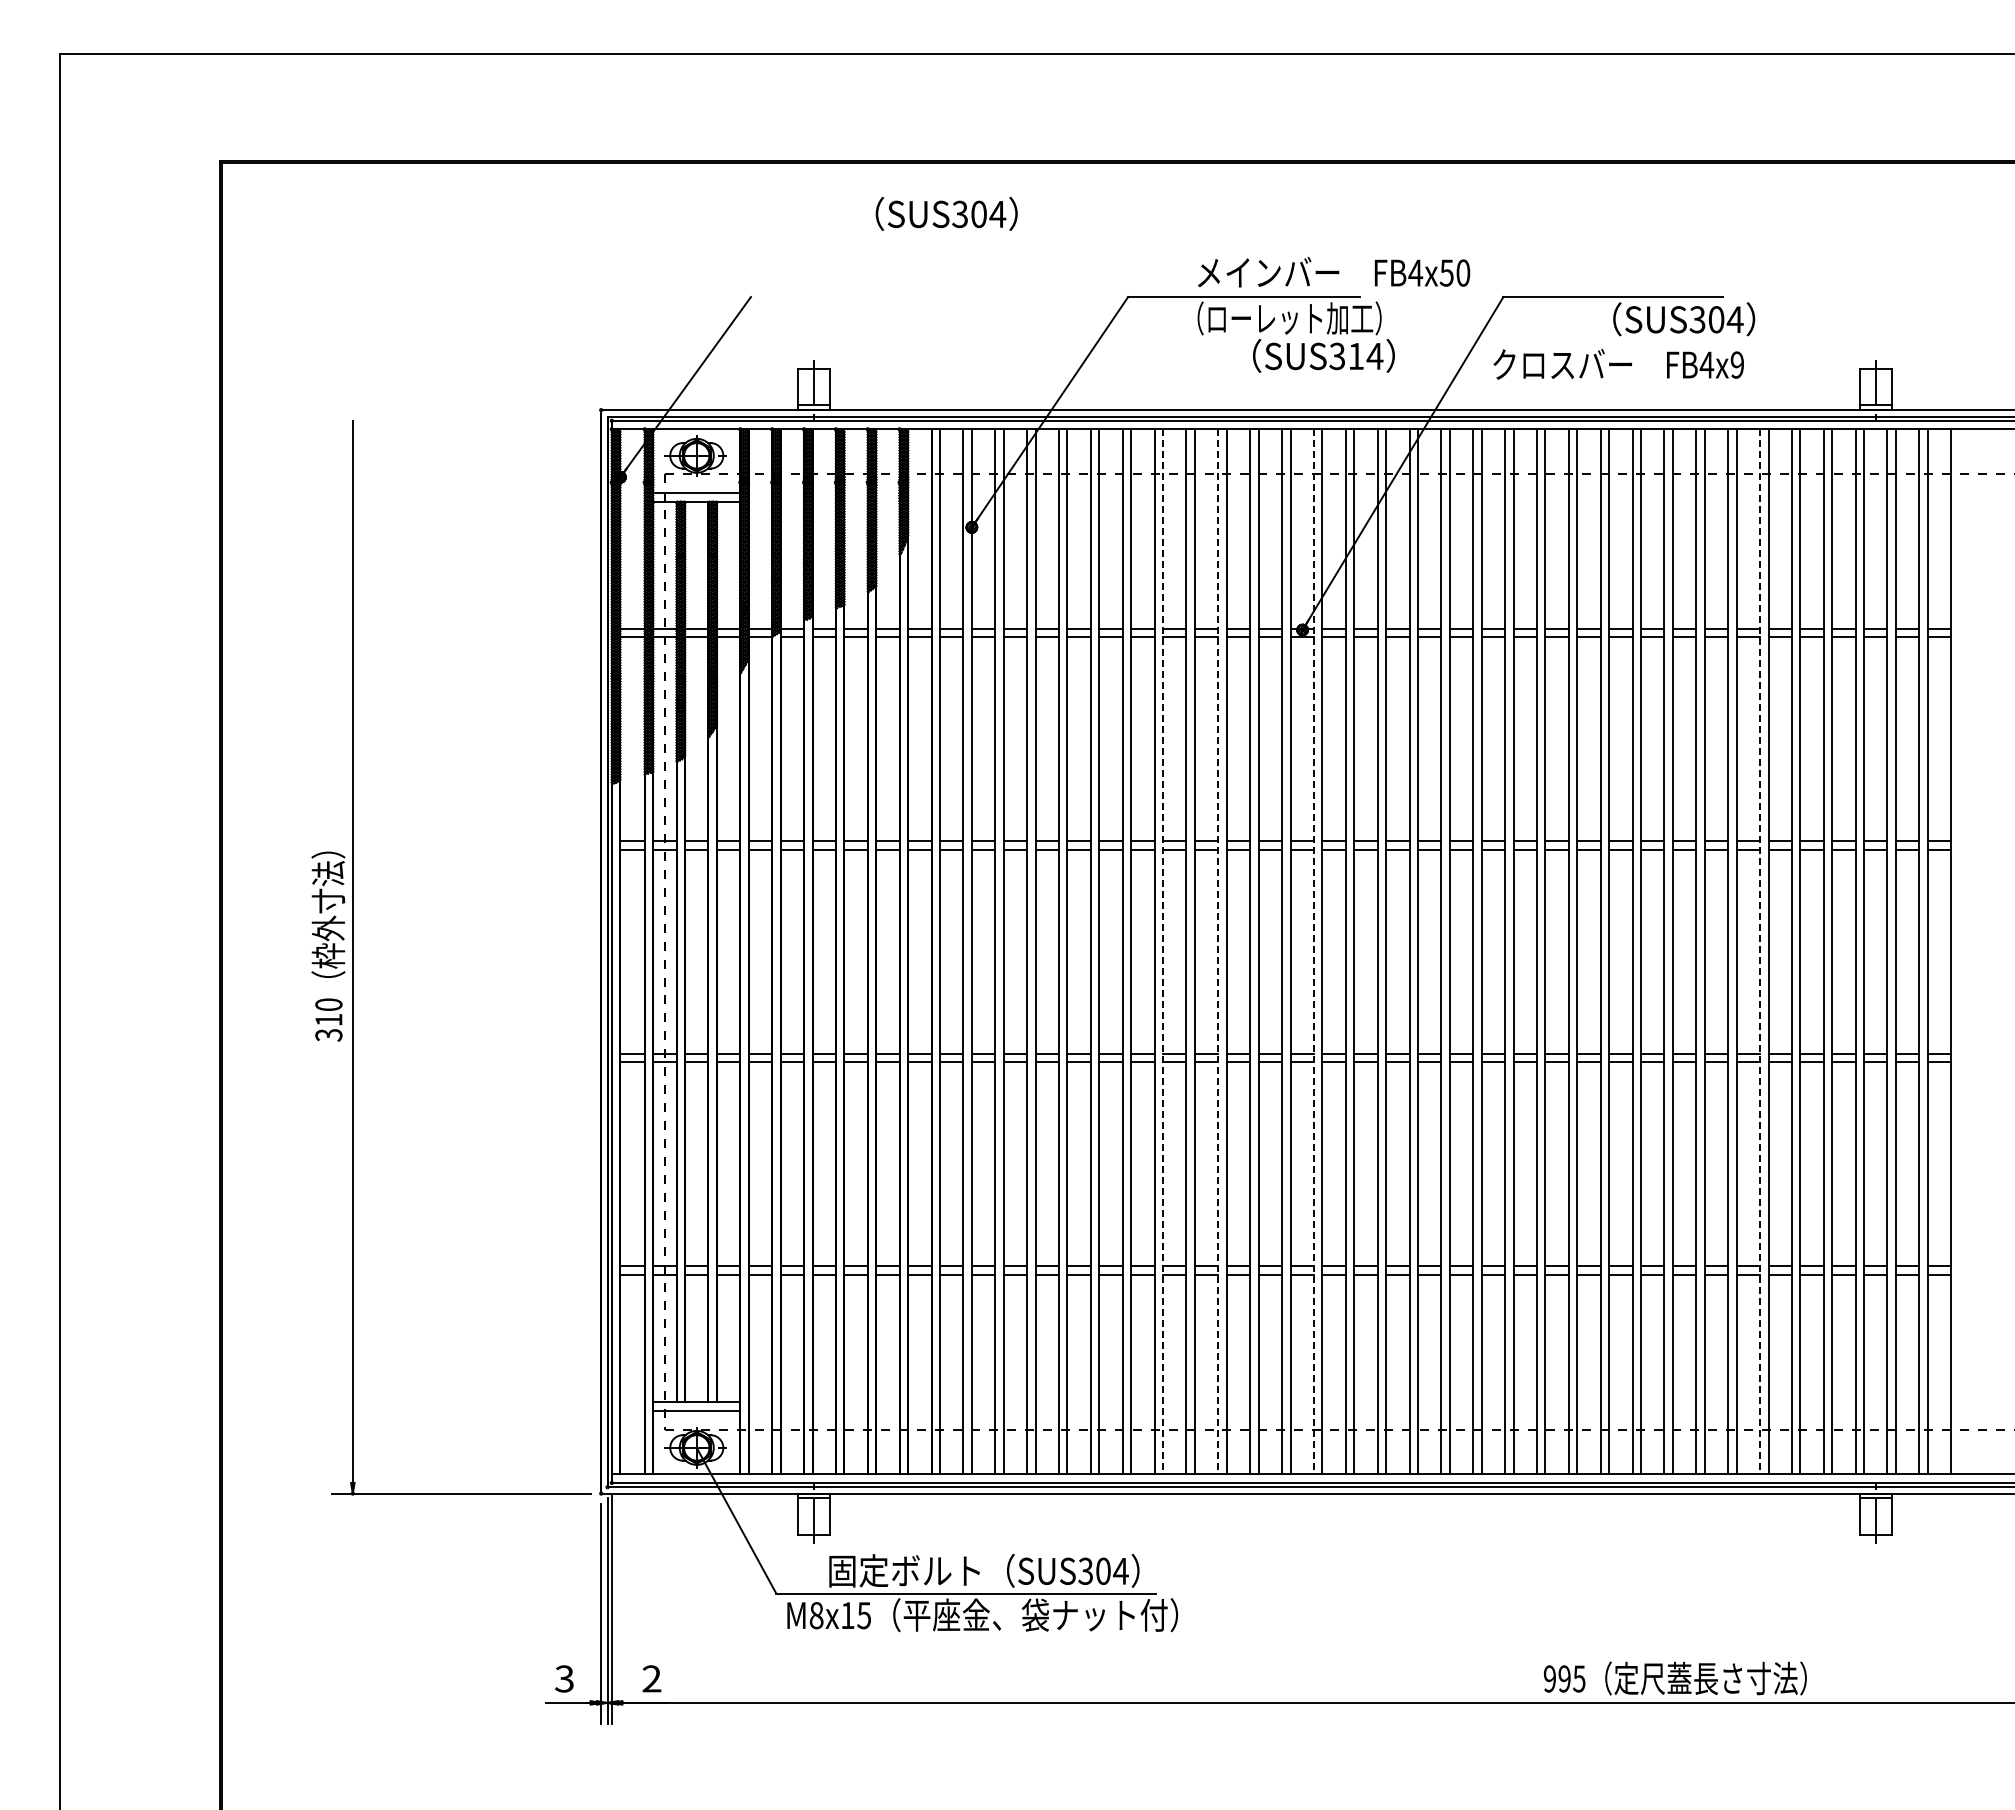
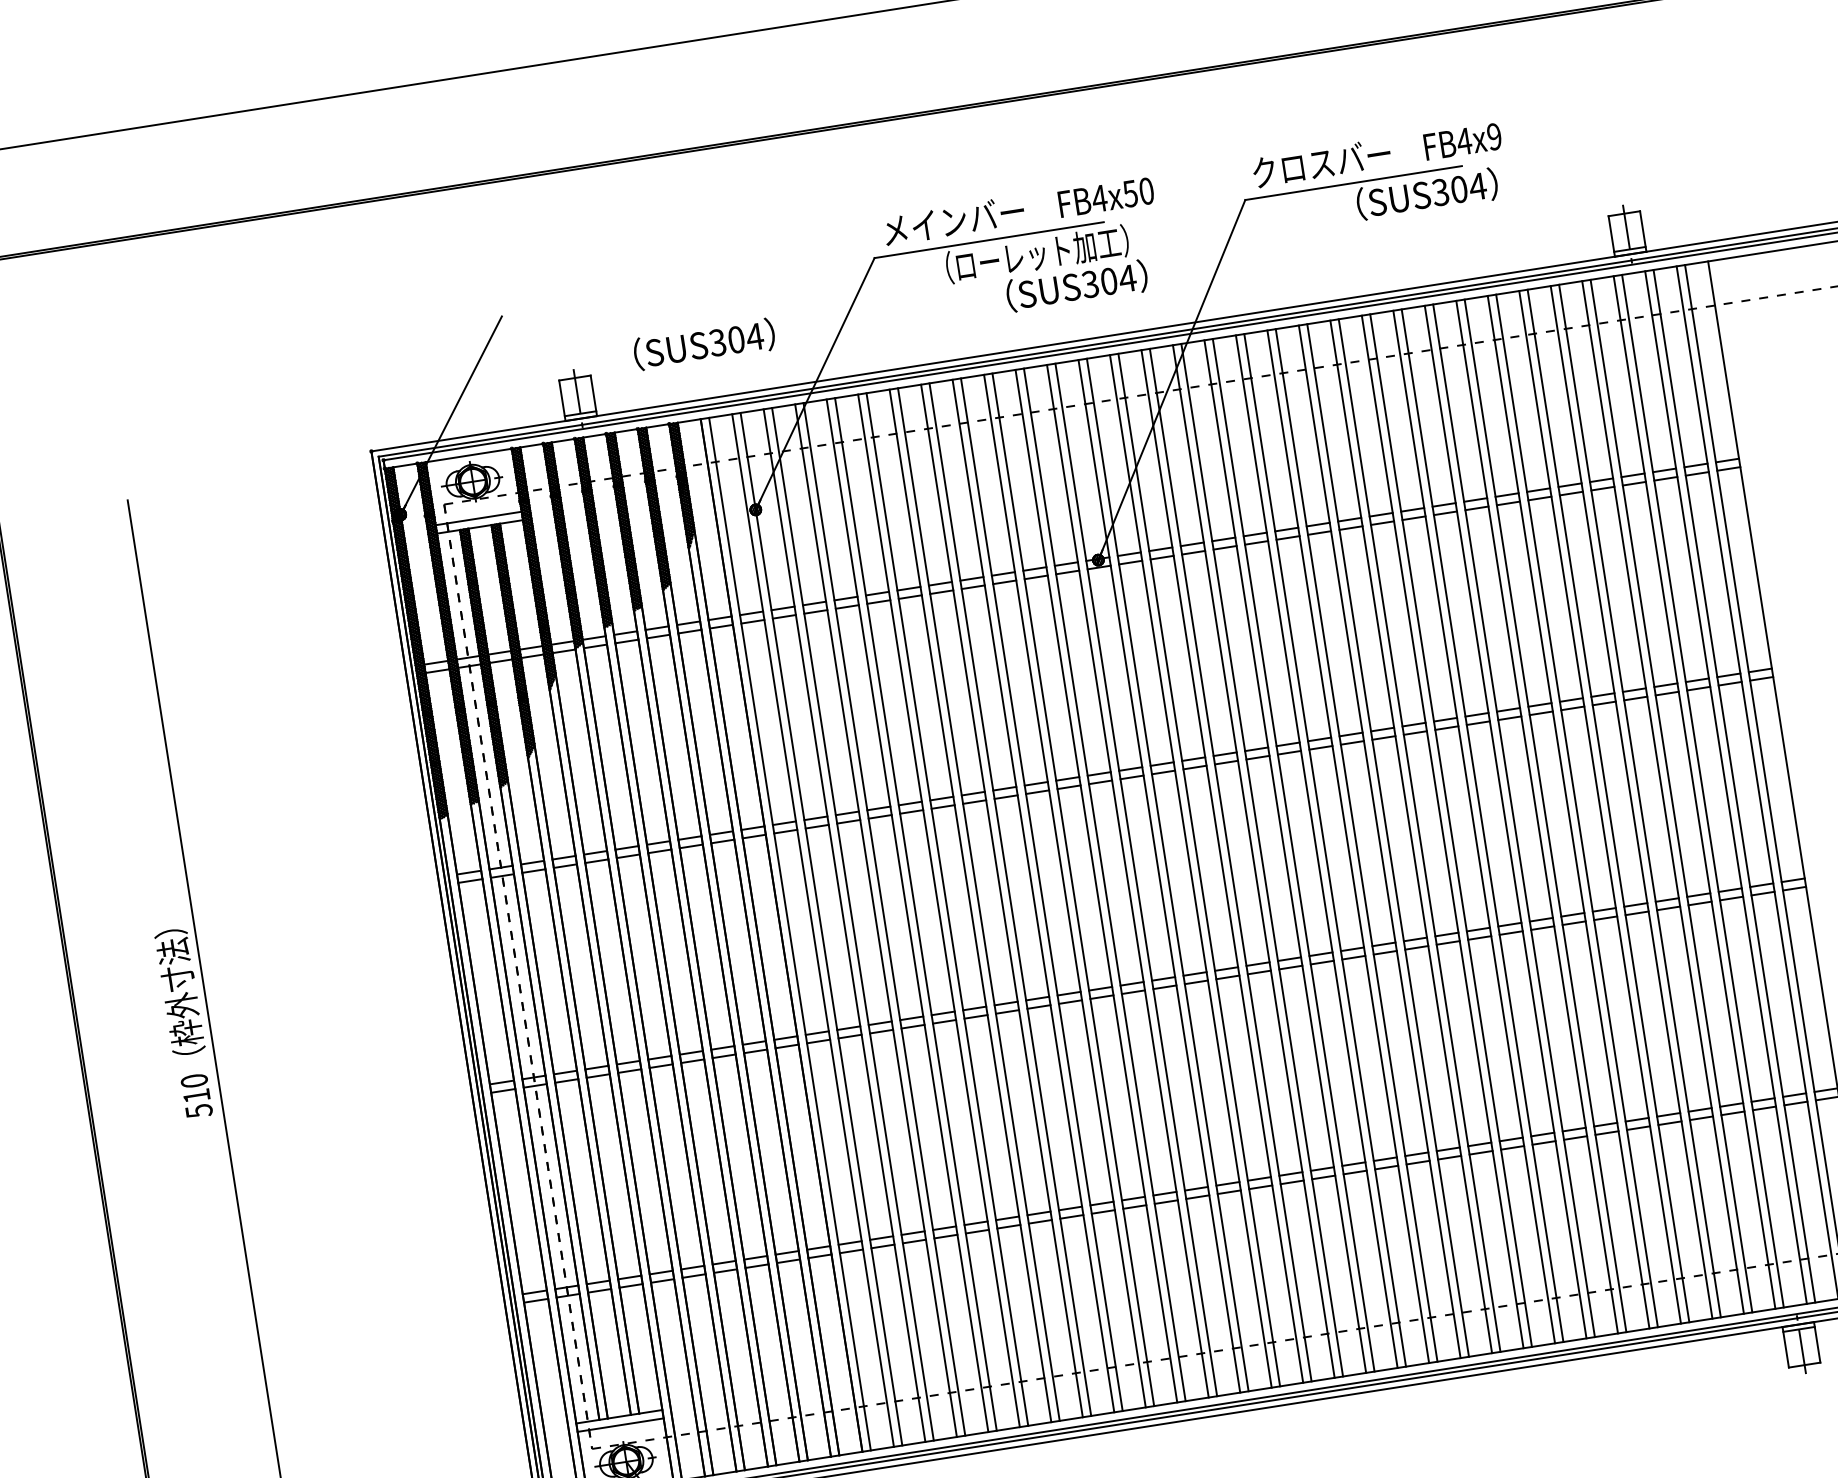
text: (946, 213) -> (704, 343), moved
text: (1334, 272) -> (1019, 210), moved
text: (1356, 356) -> (1109, 281), SUS314 -> SUS304
text: (1618, 364) -> (1376, 154), moved
line: (1163, 951) -> (1010, 899), dashed -> solid
line: (1218, 951) -> (1065, 890), dashed -> solid
line: (1313, 951) -> (1158, 876), dashed -> solid
line: (1760, 951) -> (1600, 806), dashed -> solid
text: (328, 1035) -> (198, 1111), 310 -> 510

